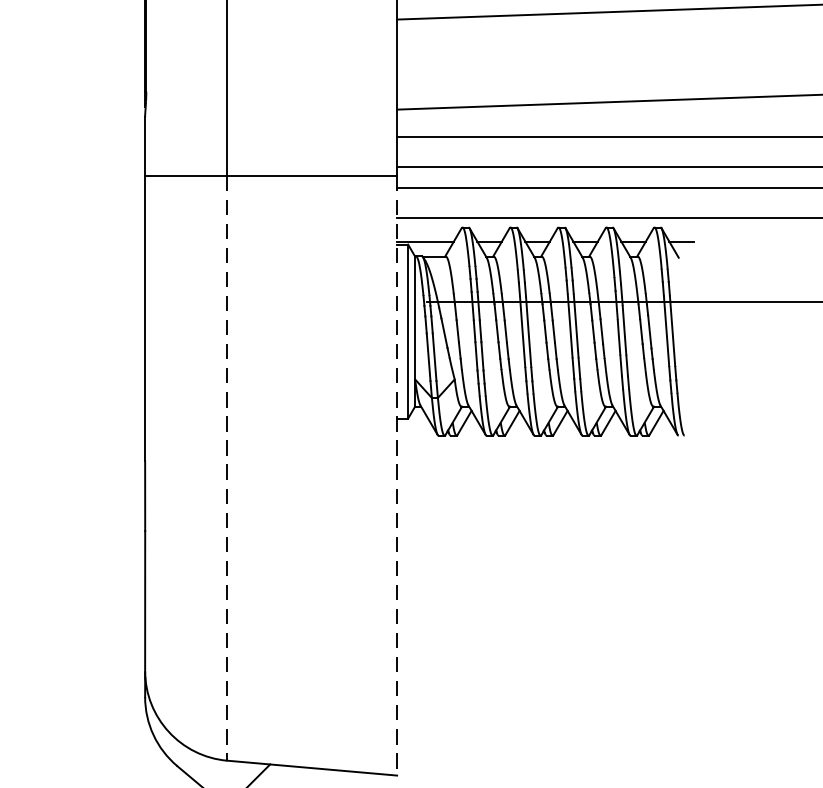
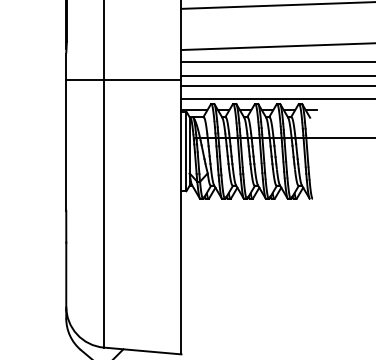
line: (226, 467) -> (103, 213), dashed -> solid
line: (397, 476) -> (181, 217), dashed -> solid

